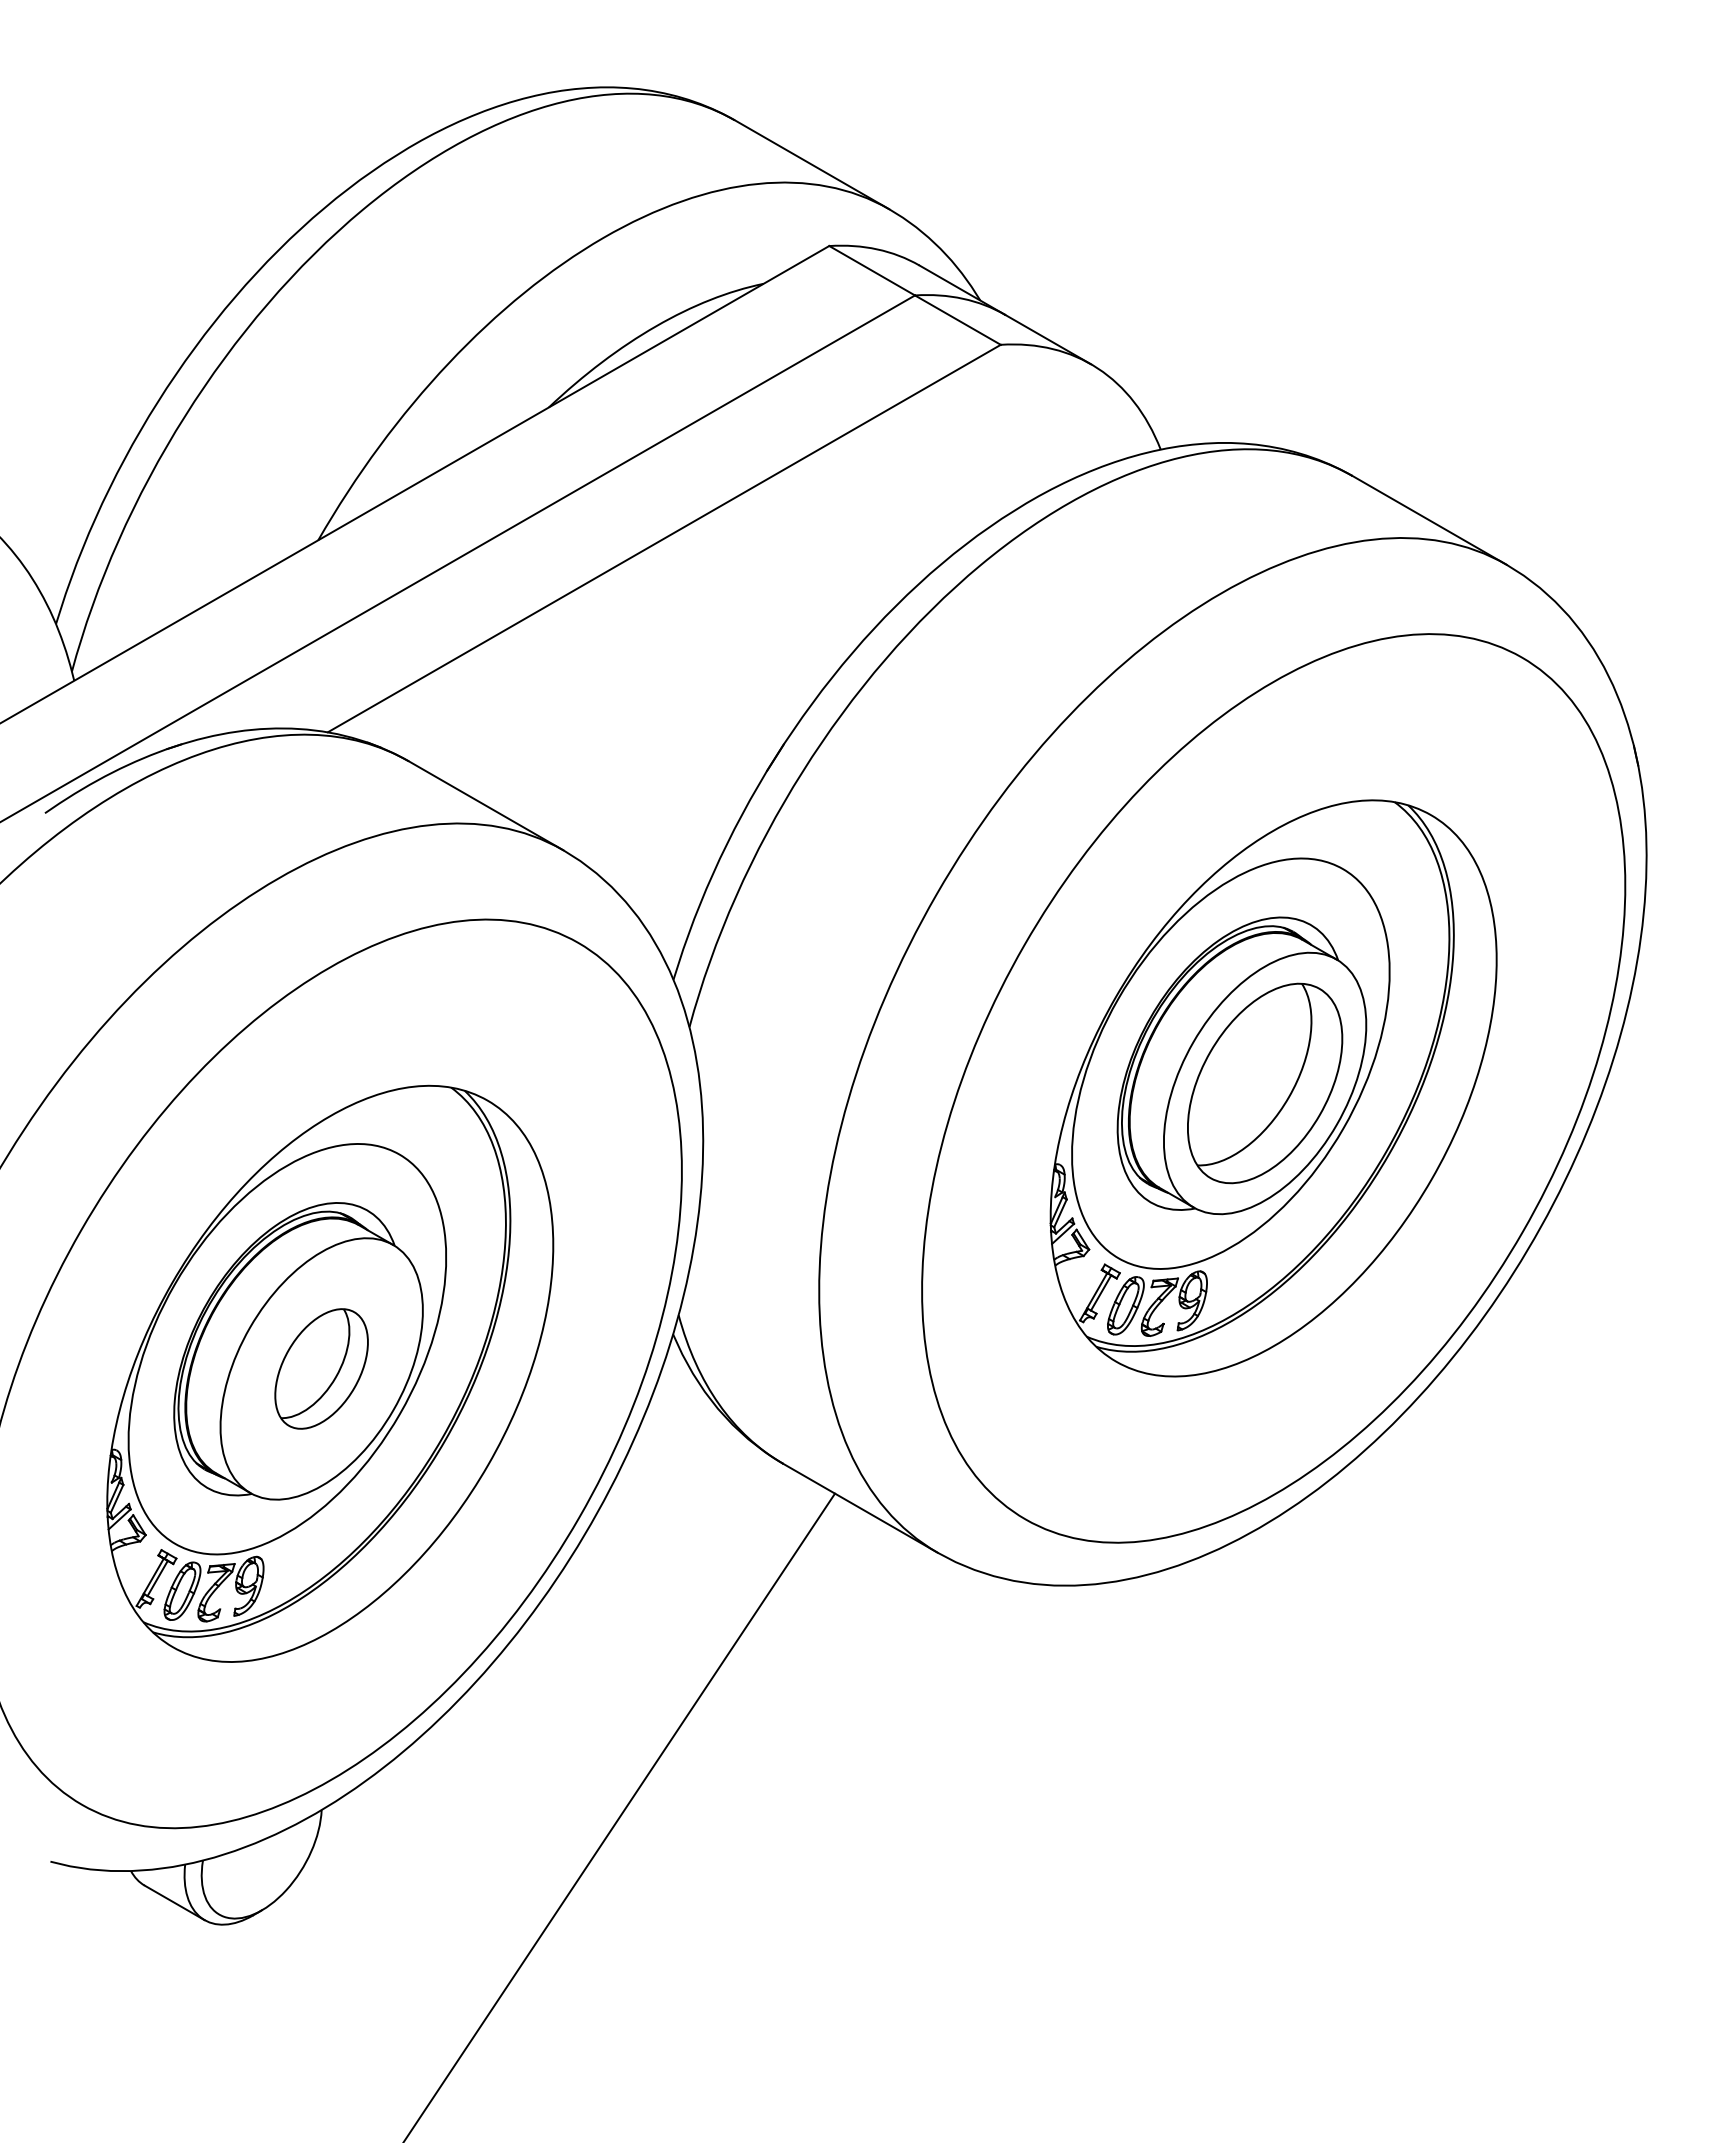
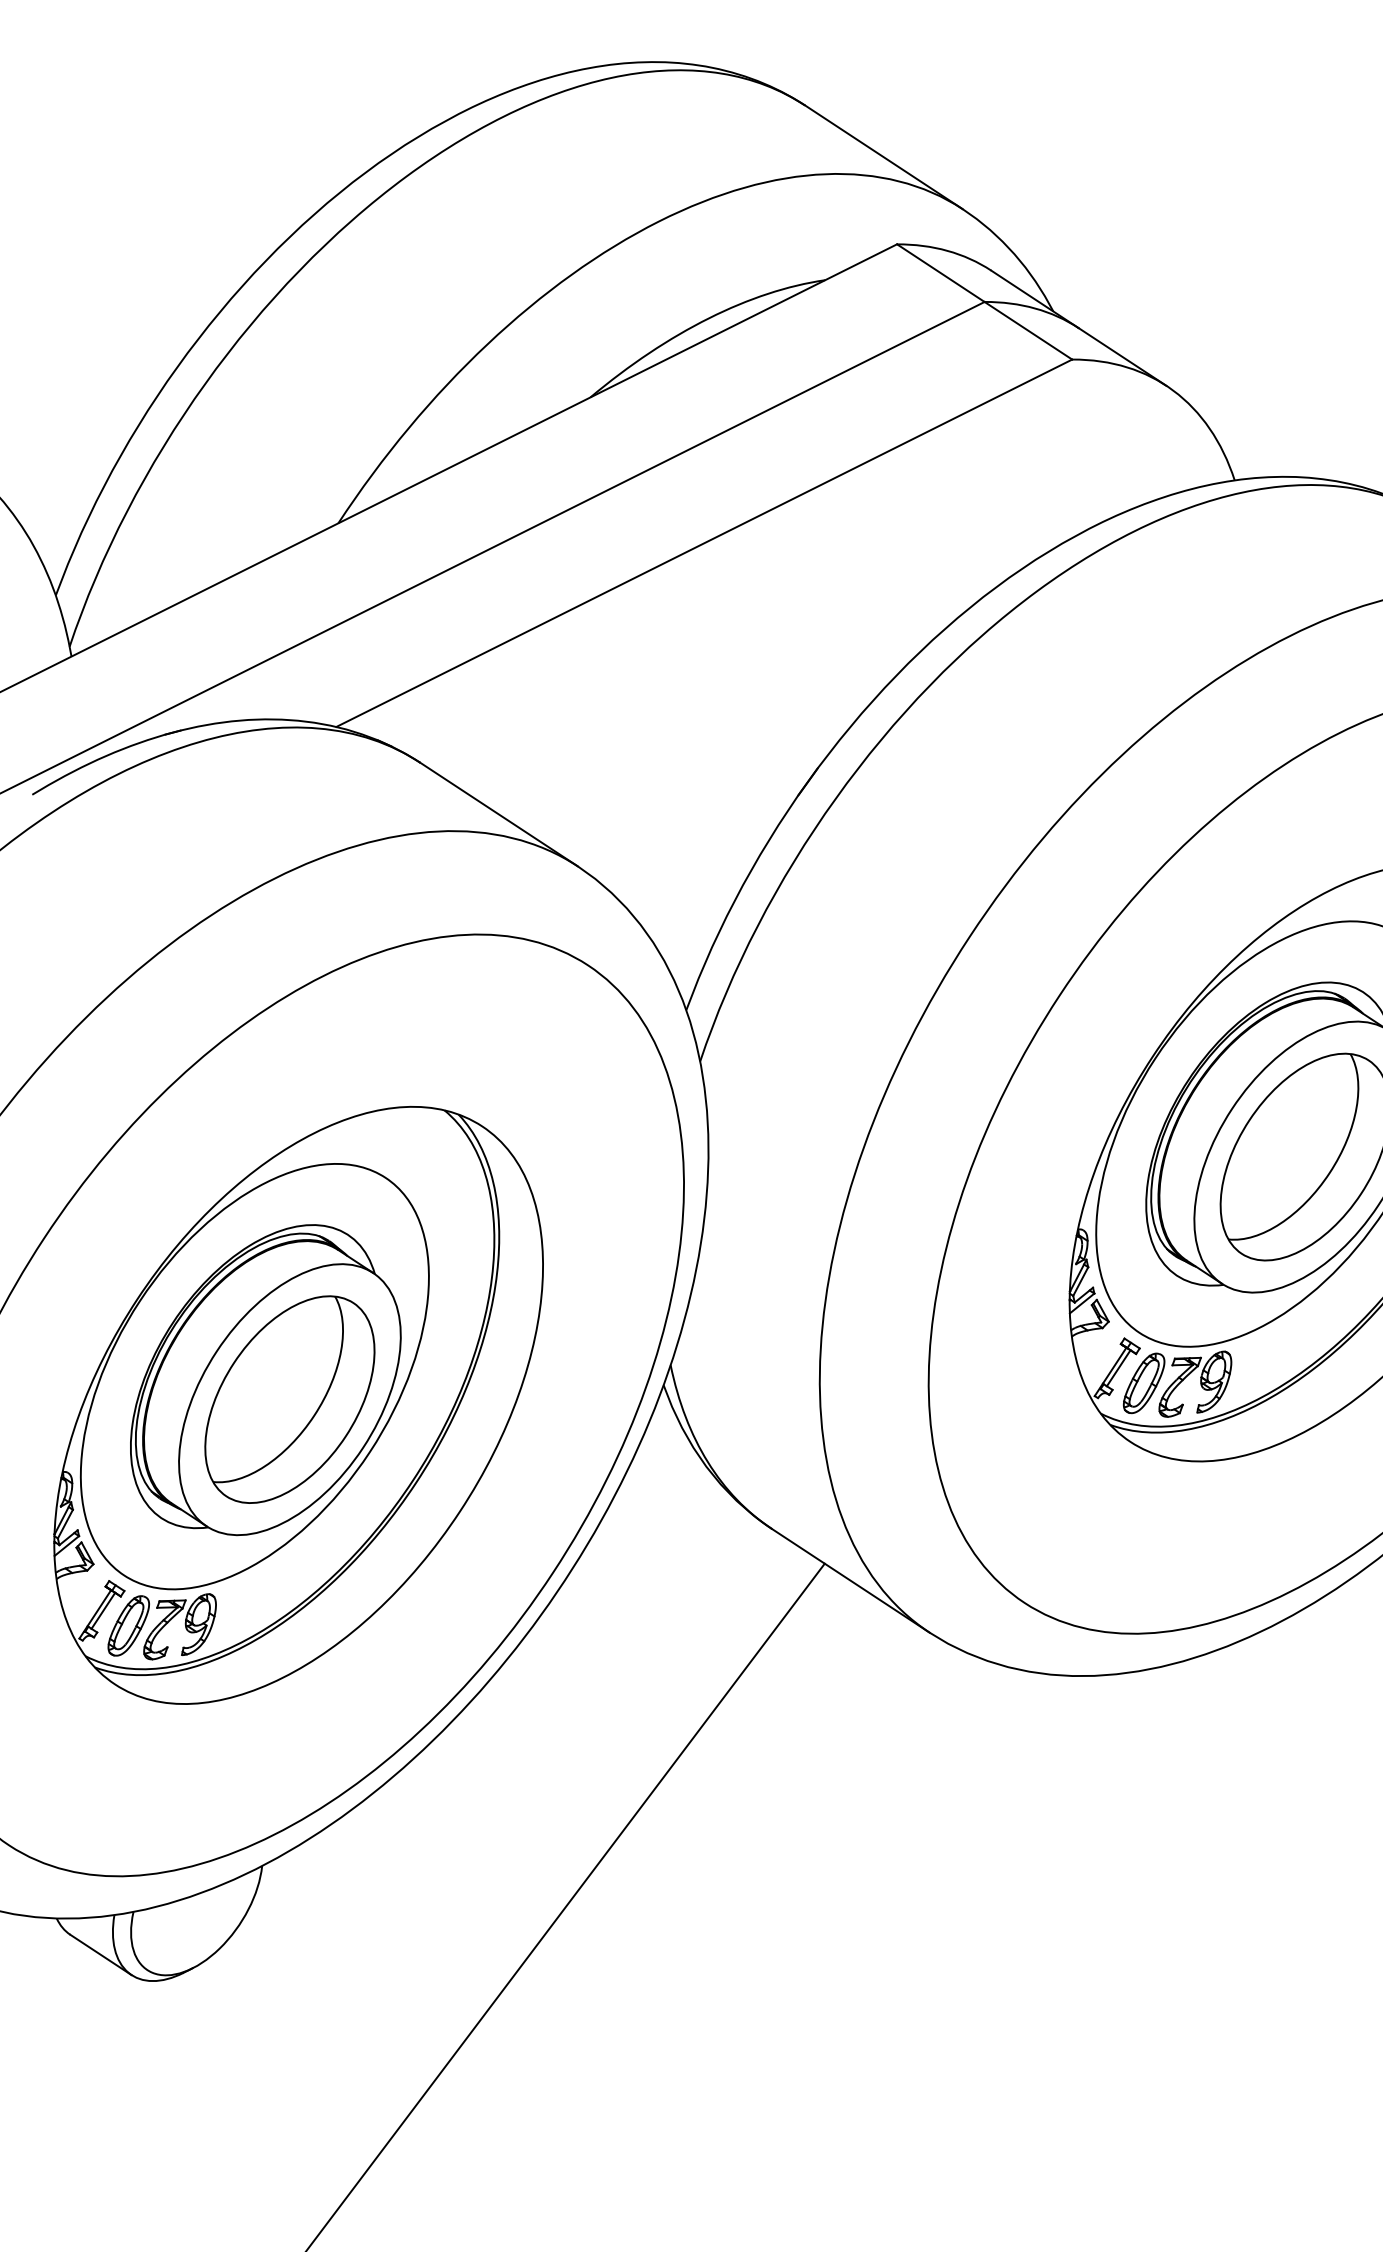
part: (321, 1368) -> (289, 1399), size x1.67

